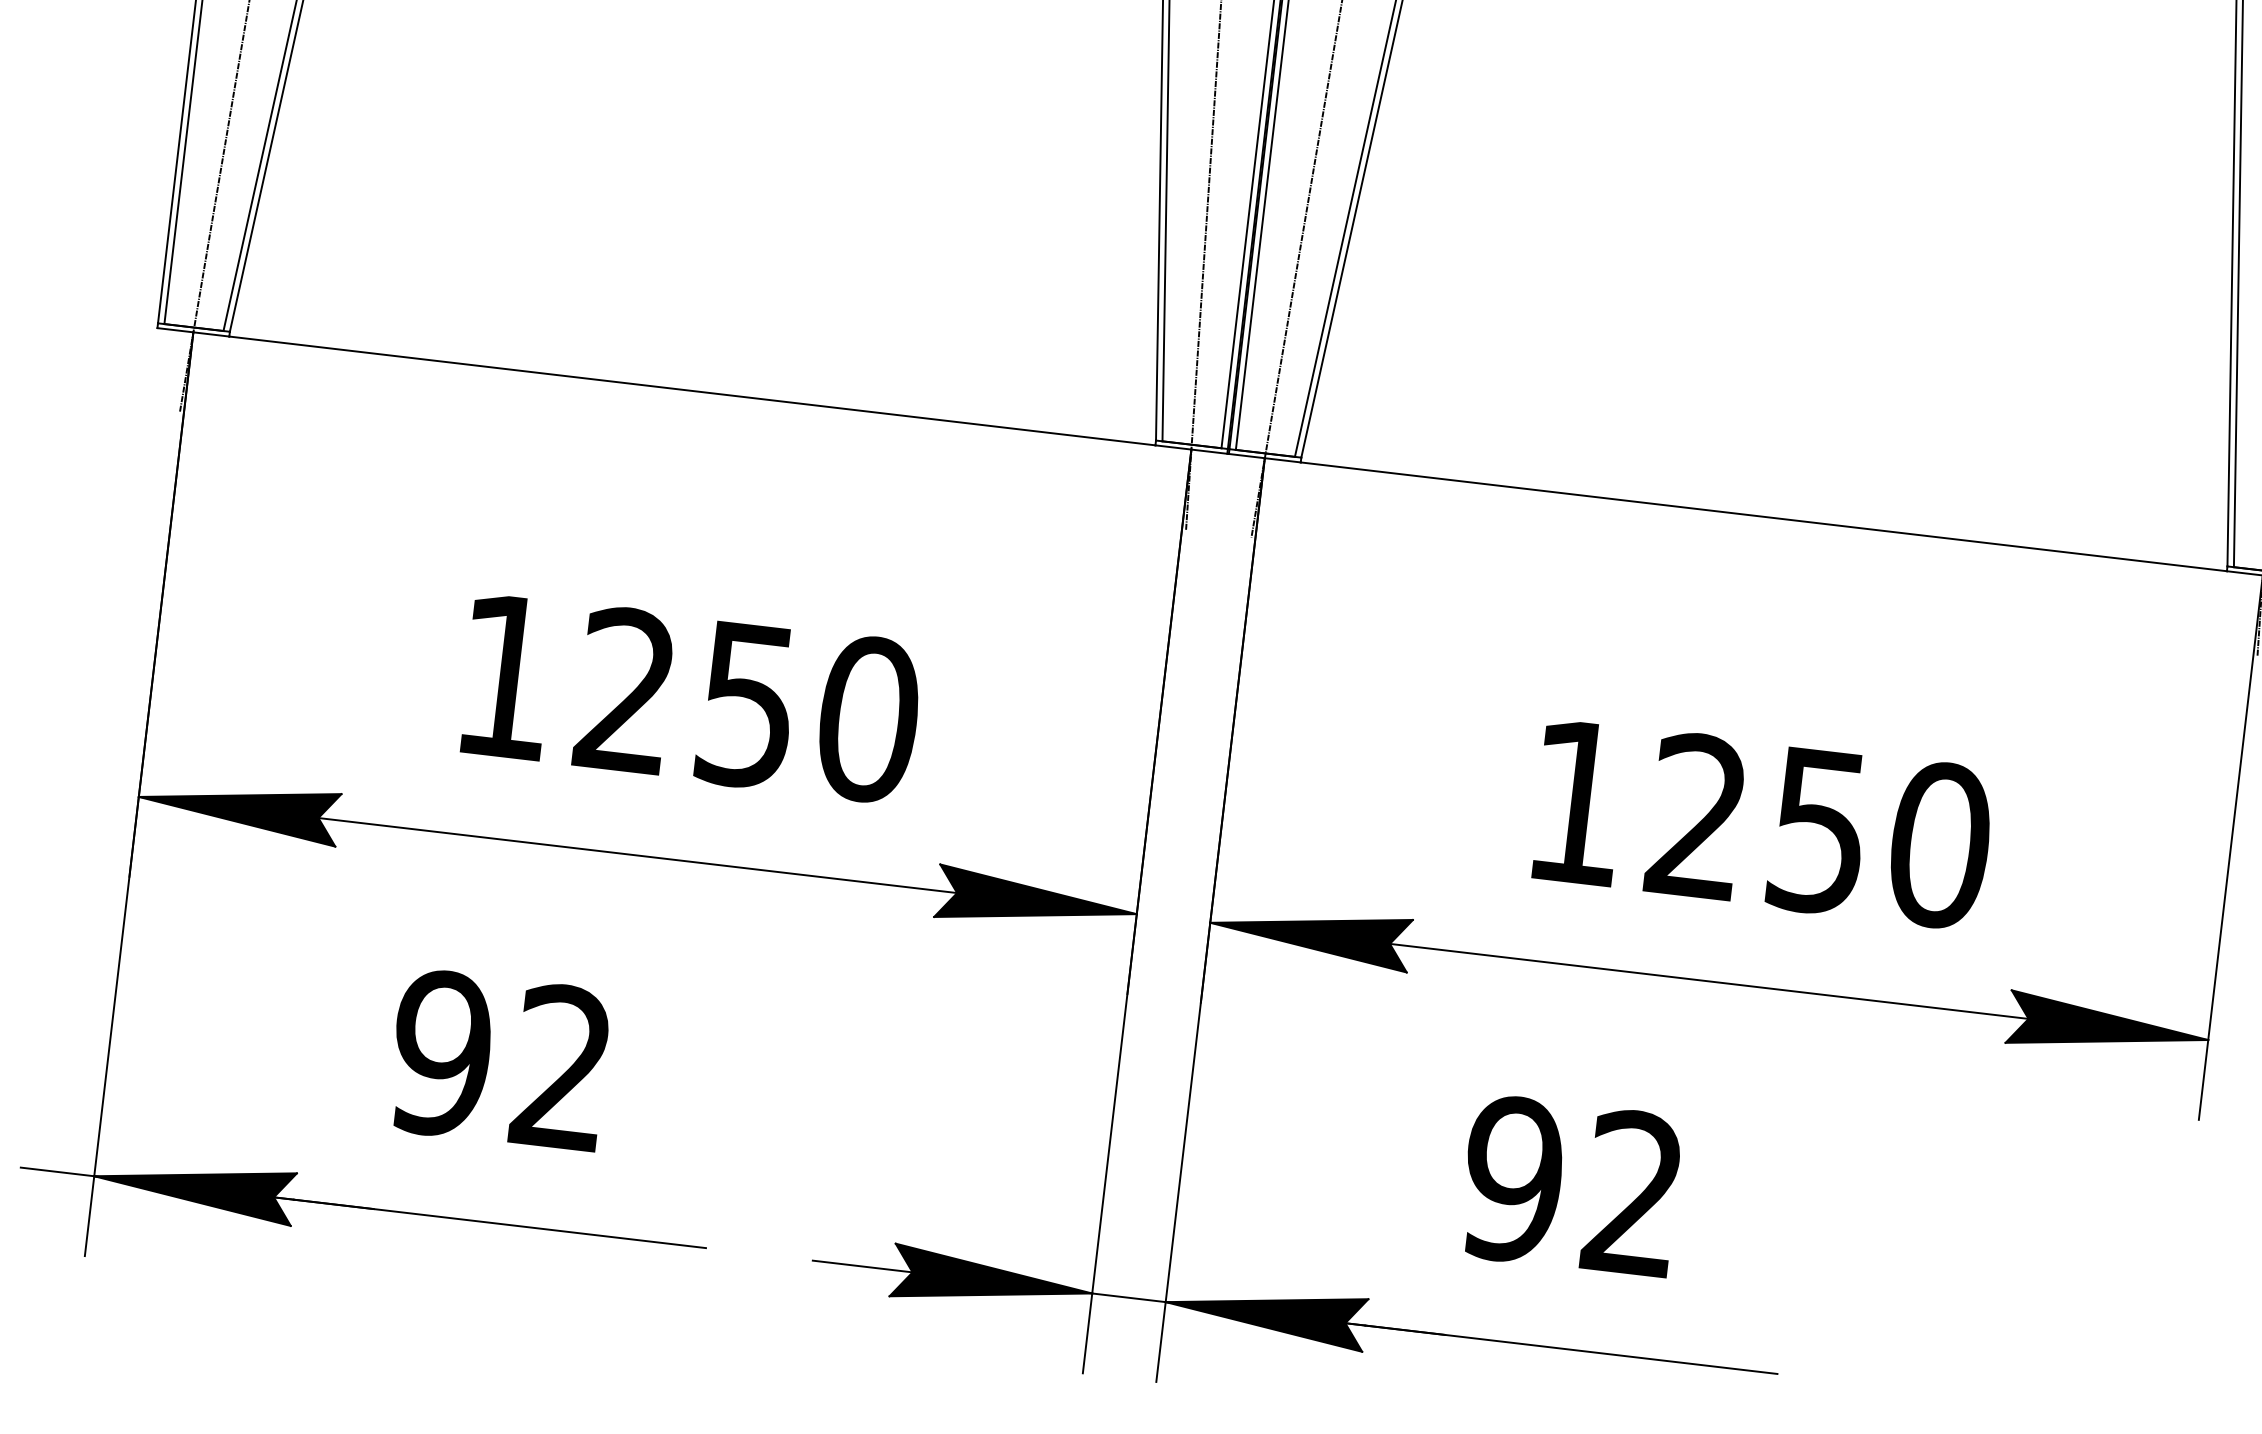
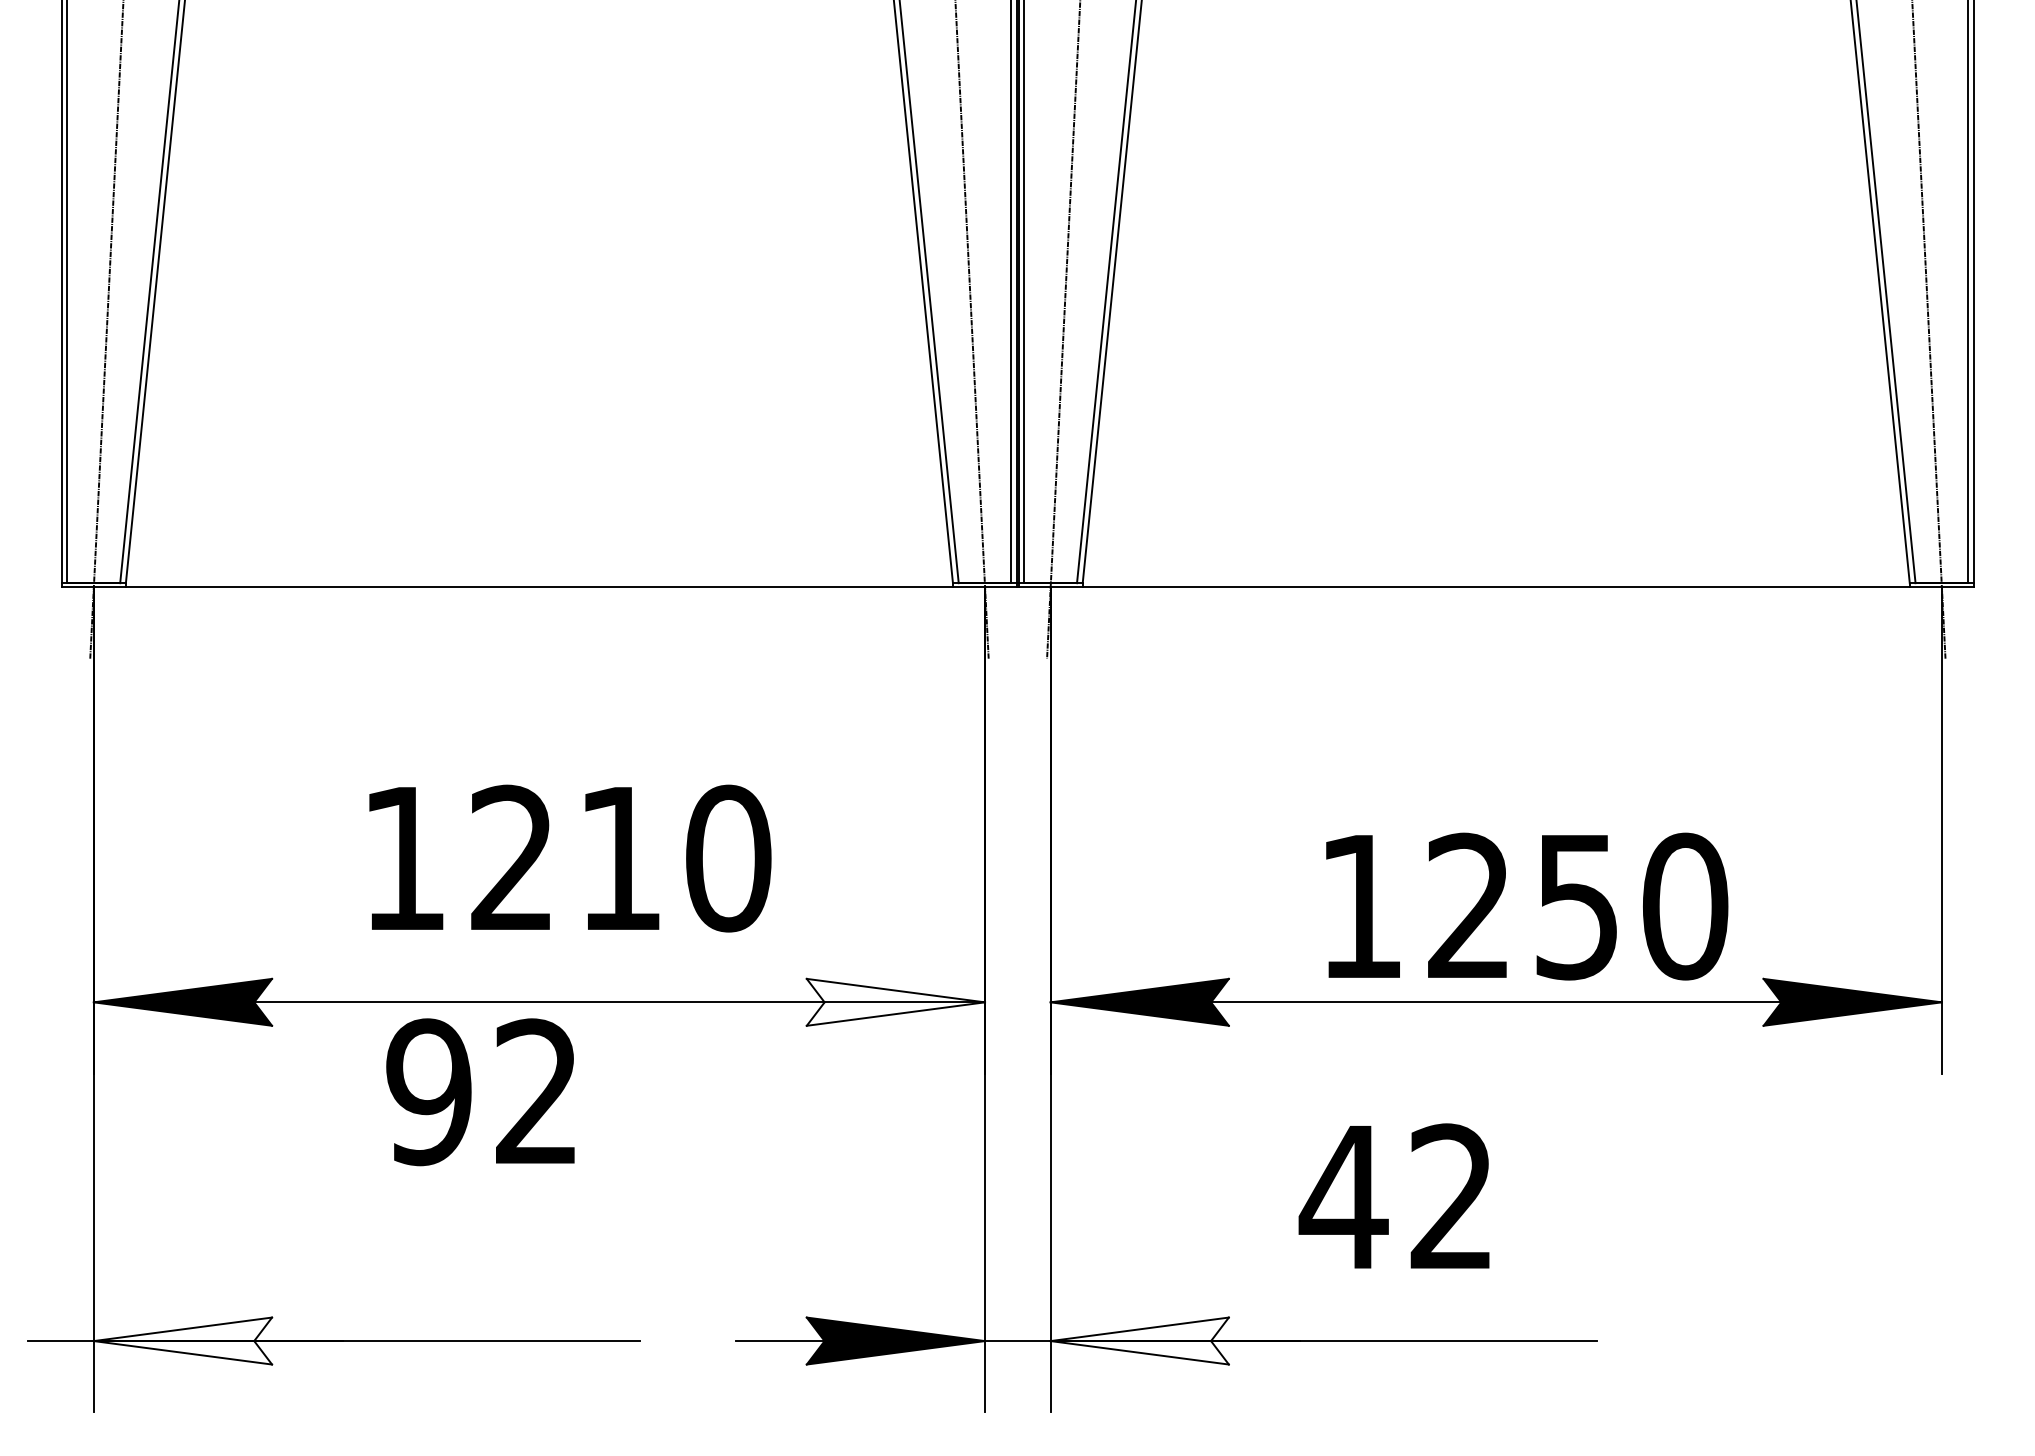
text: (746, 706) -> (619, 859), 1250 -> 1210
text: (1763, 824) -> (1527, 906), moved
fill: (1036, 901) -> (895, 1001), removed
text: (499, 1060) -> (480, 1092), moved
text: (1512, 1179) -> (1343, 1197), 92 -> 42
fill: (193, 1187) -> (182, 1340), removed
fill: (1265, 1313) -> (1139, 1340), removed

